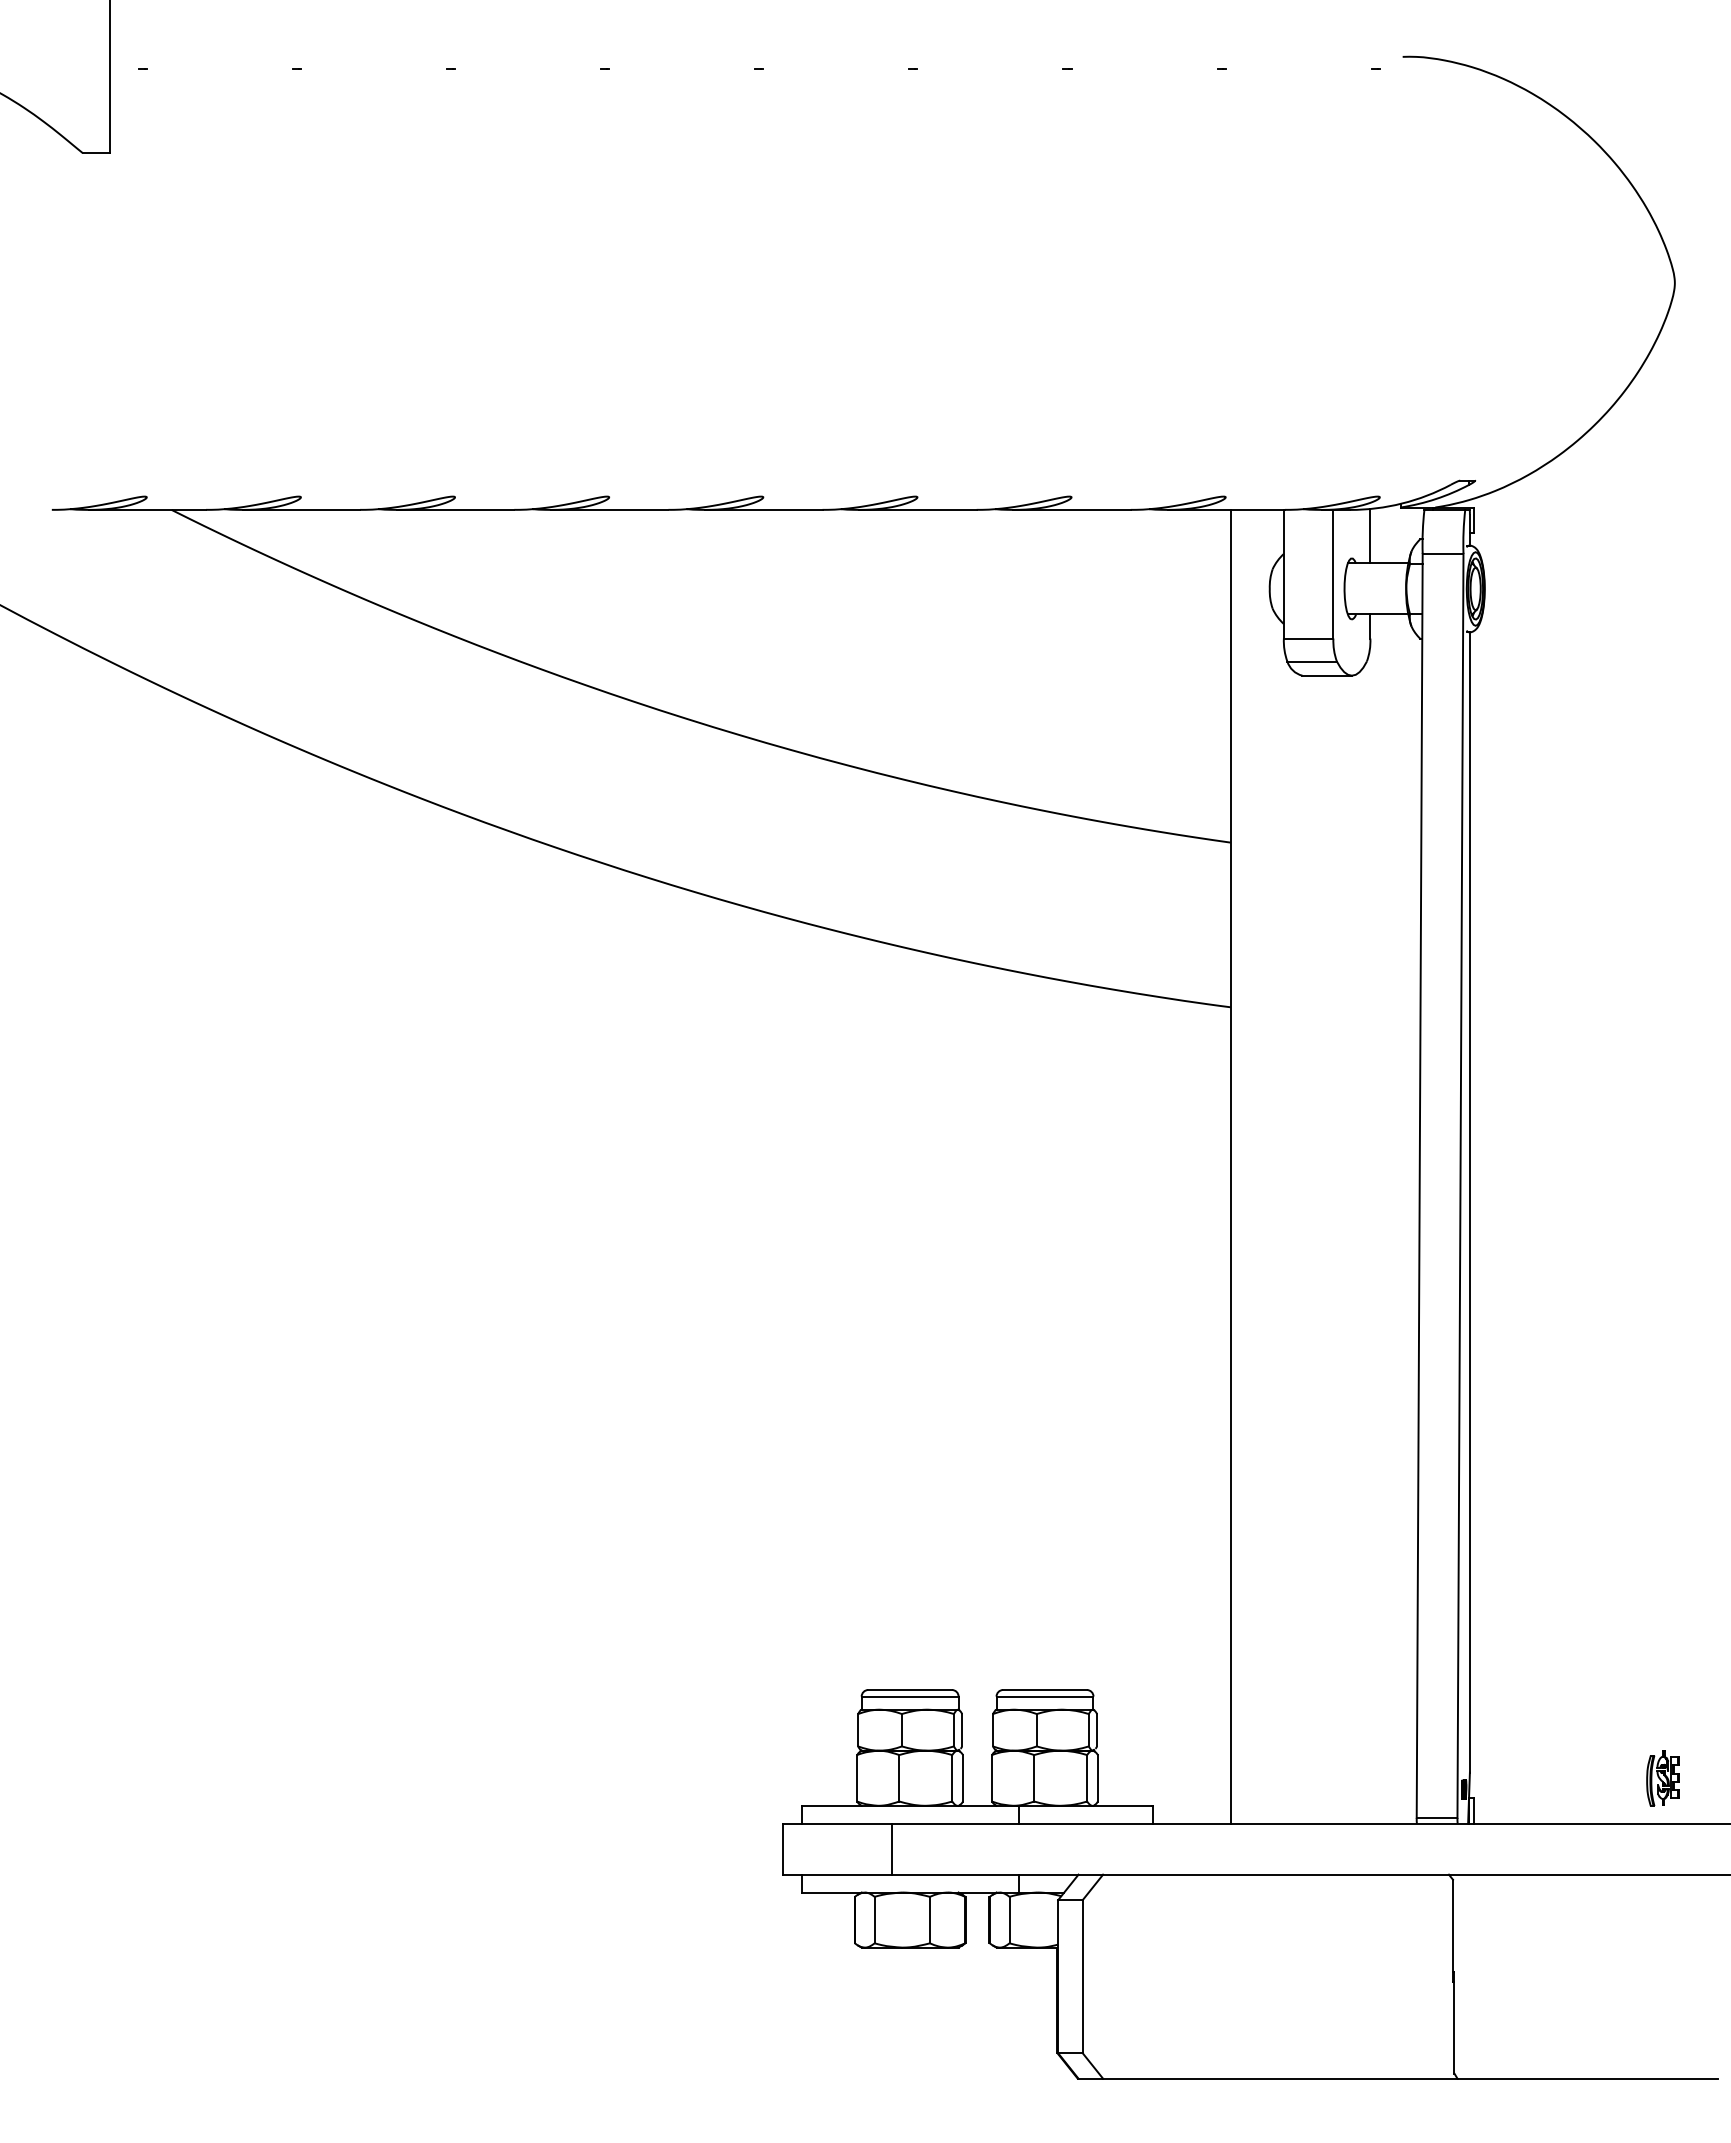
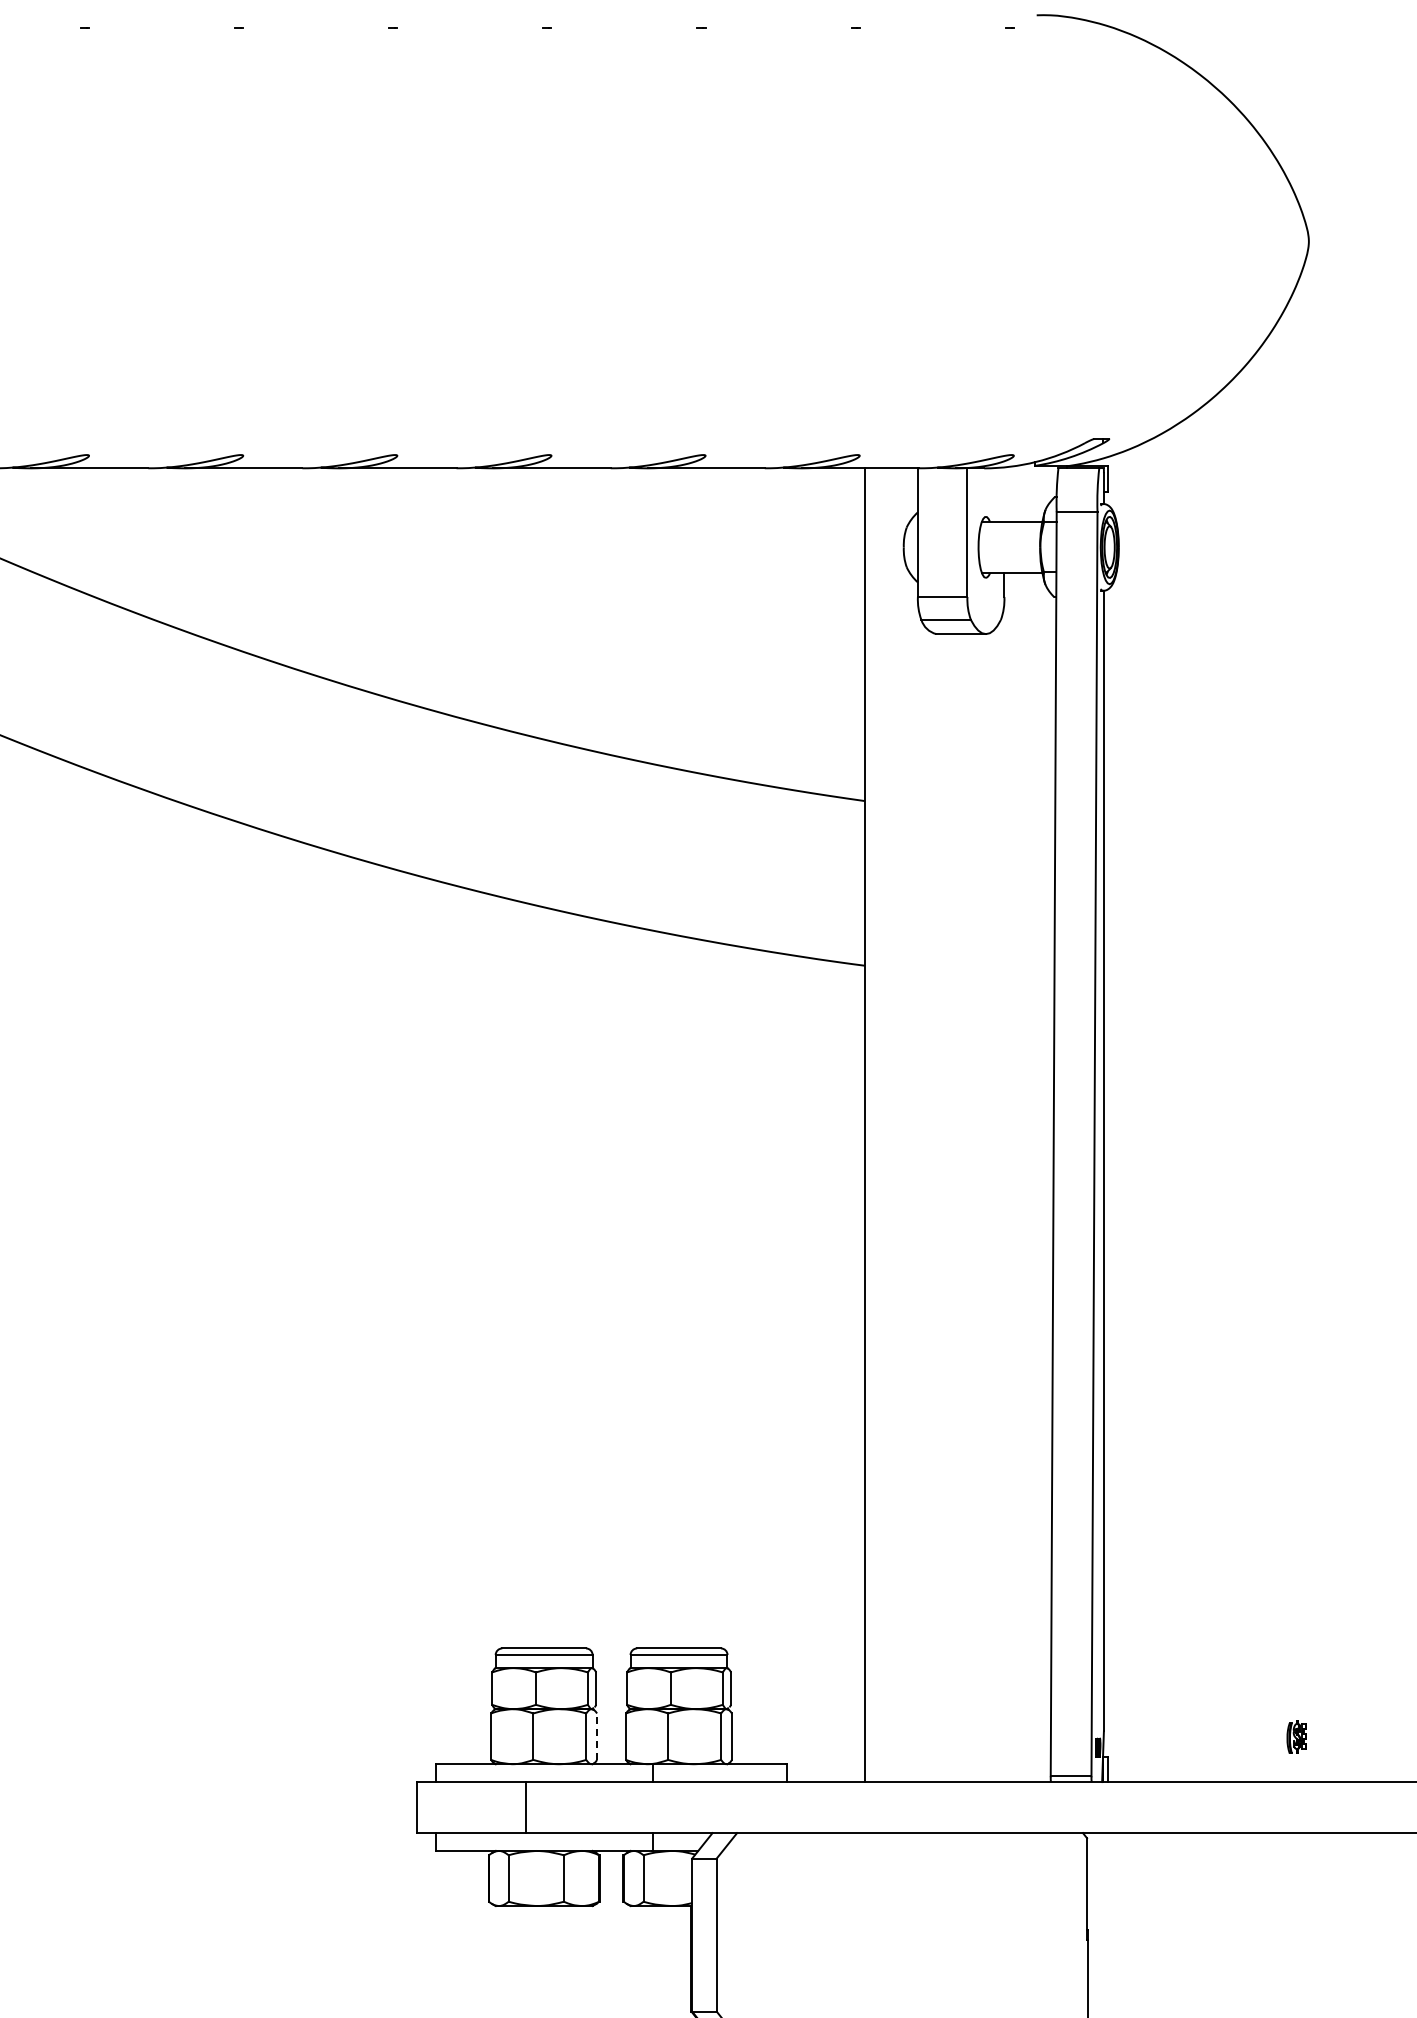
line: (1370, 535) -> (1004, 493), removed
line: (963, 1777) -> (597, 1735), solid -> dashed
part: (1662, 1778) -> (1296, 1736), size x0.6

